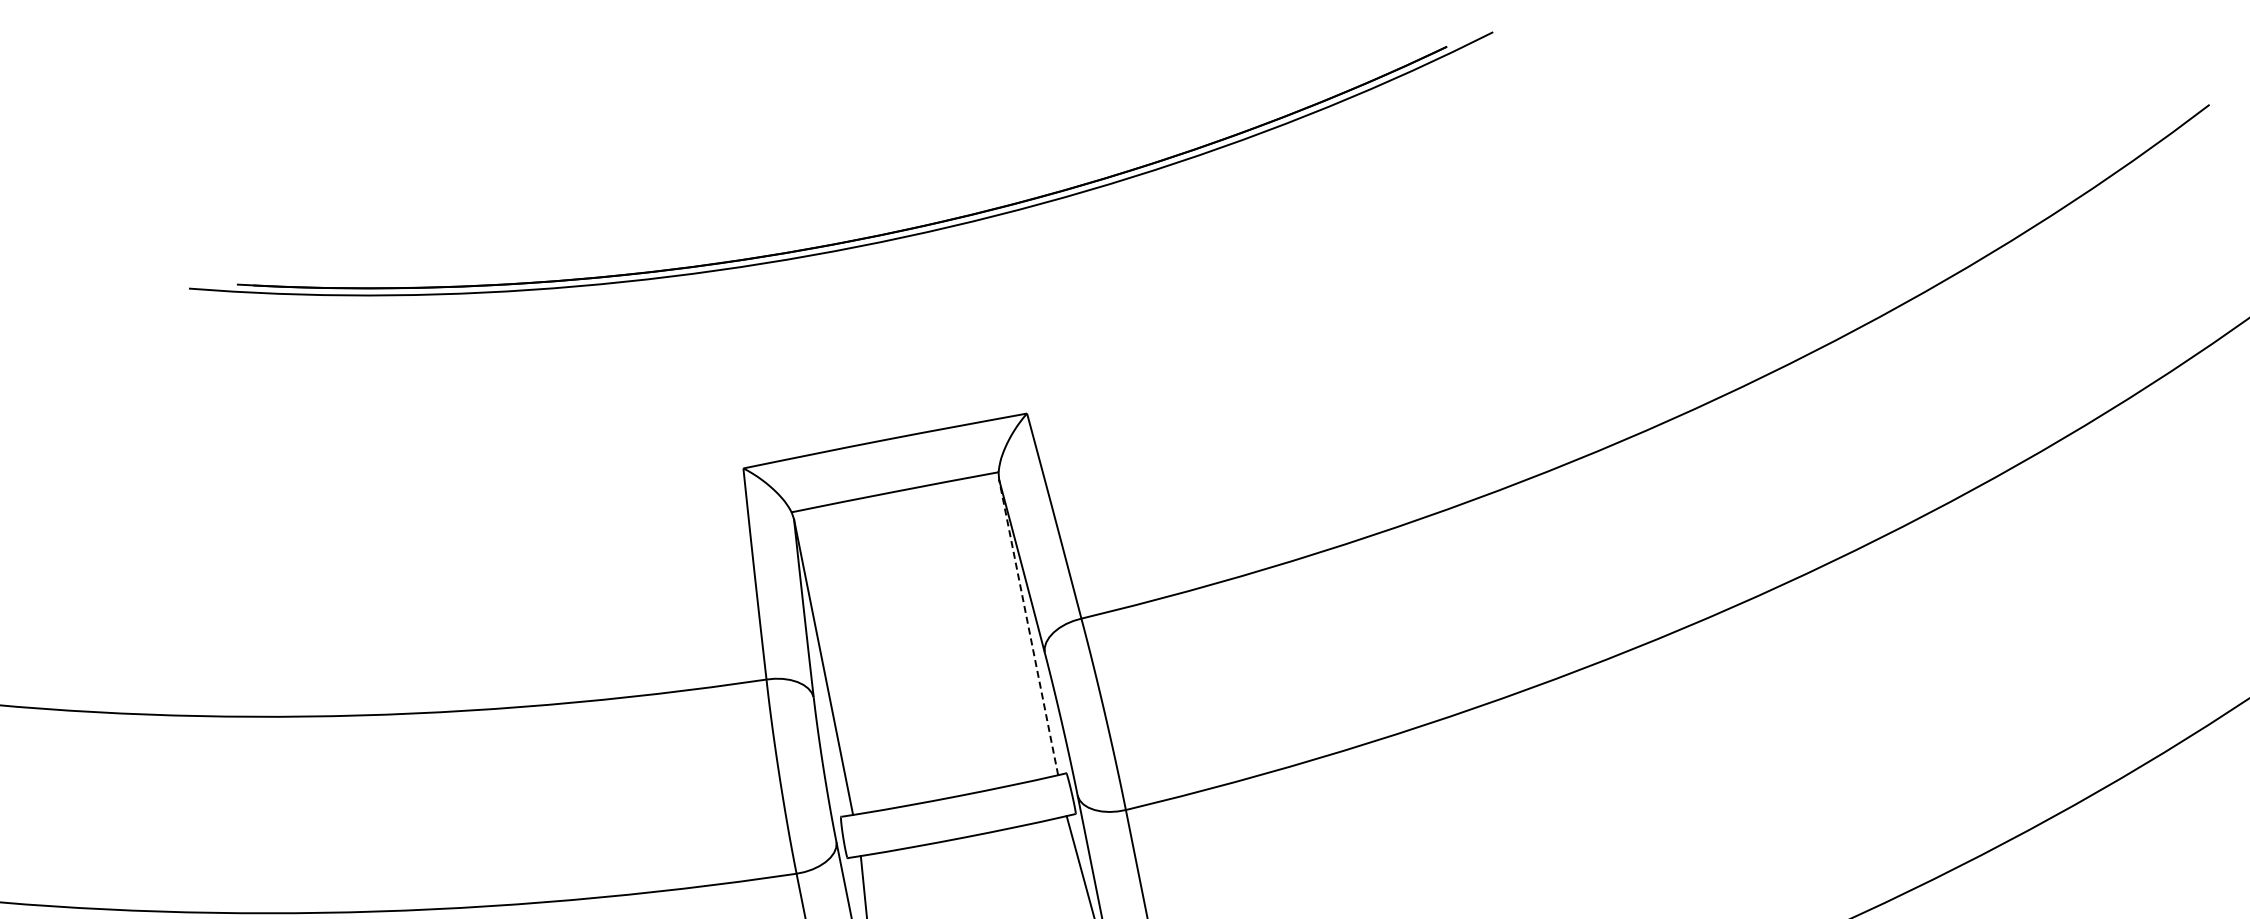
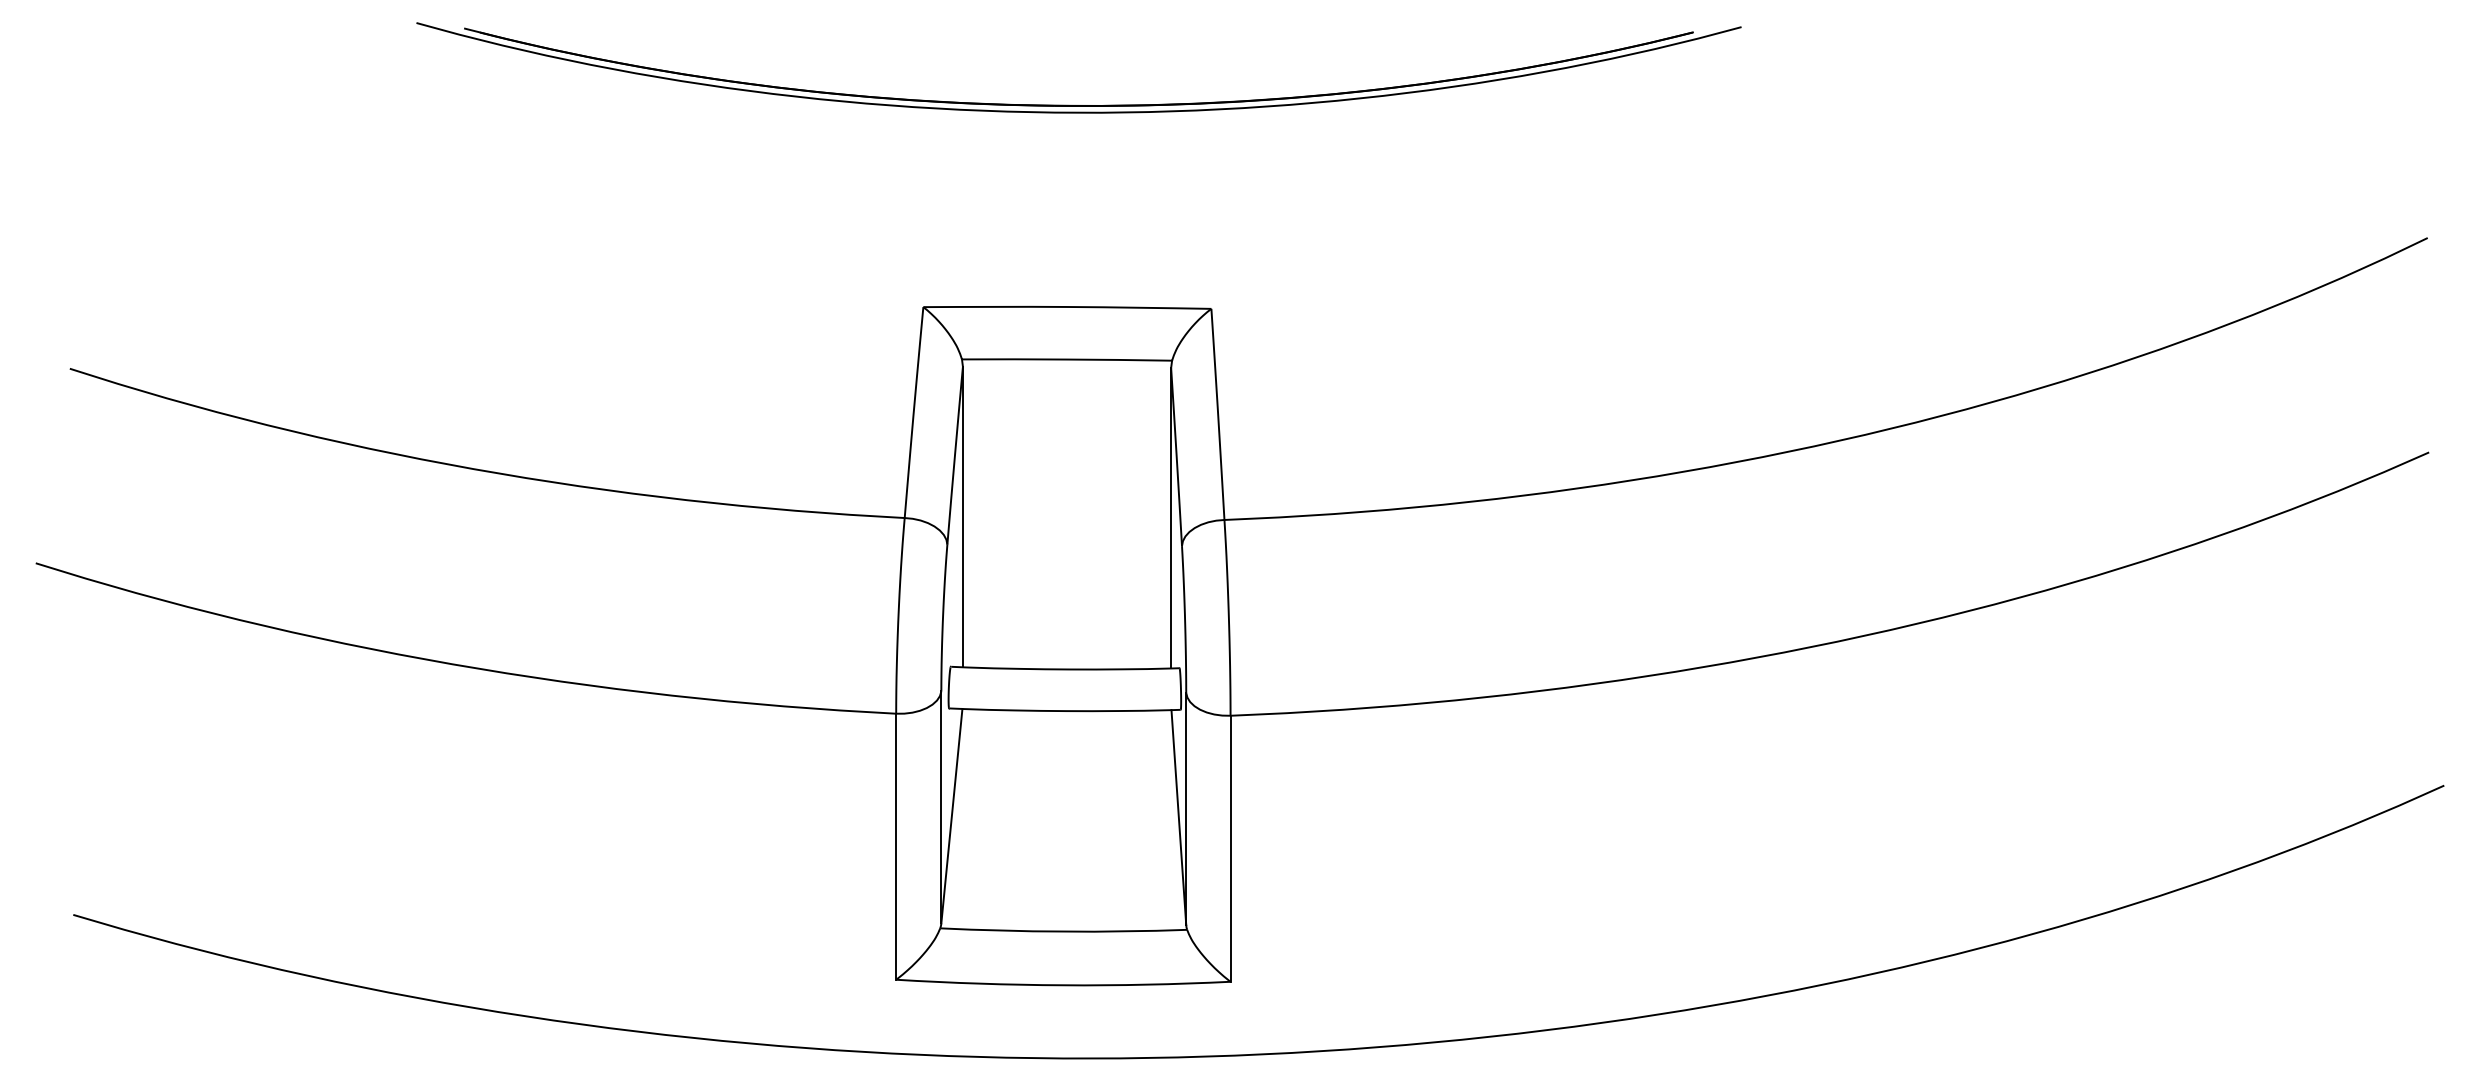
line: (1028, 626) -> (1171, 517), dashed -> solid

